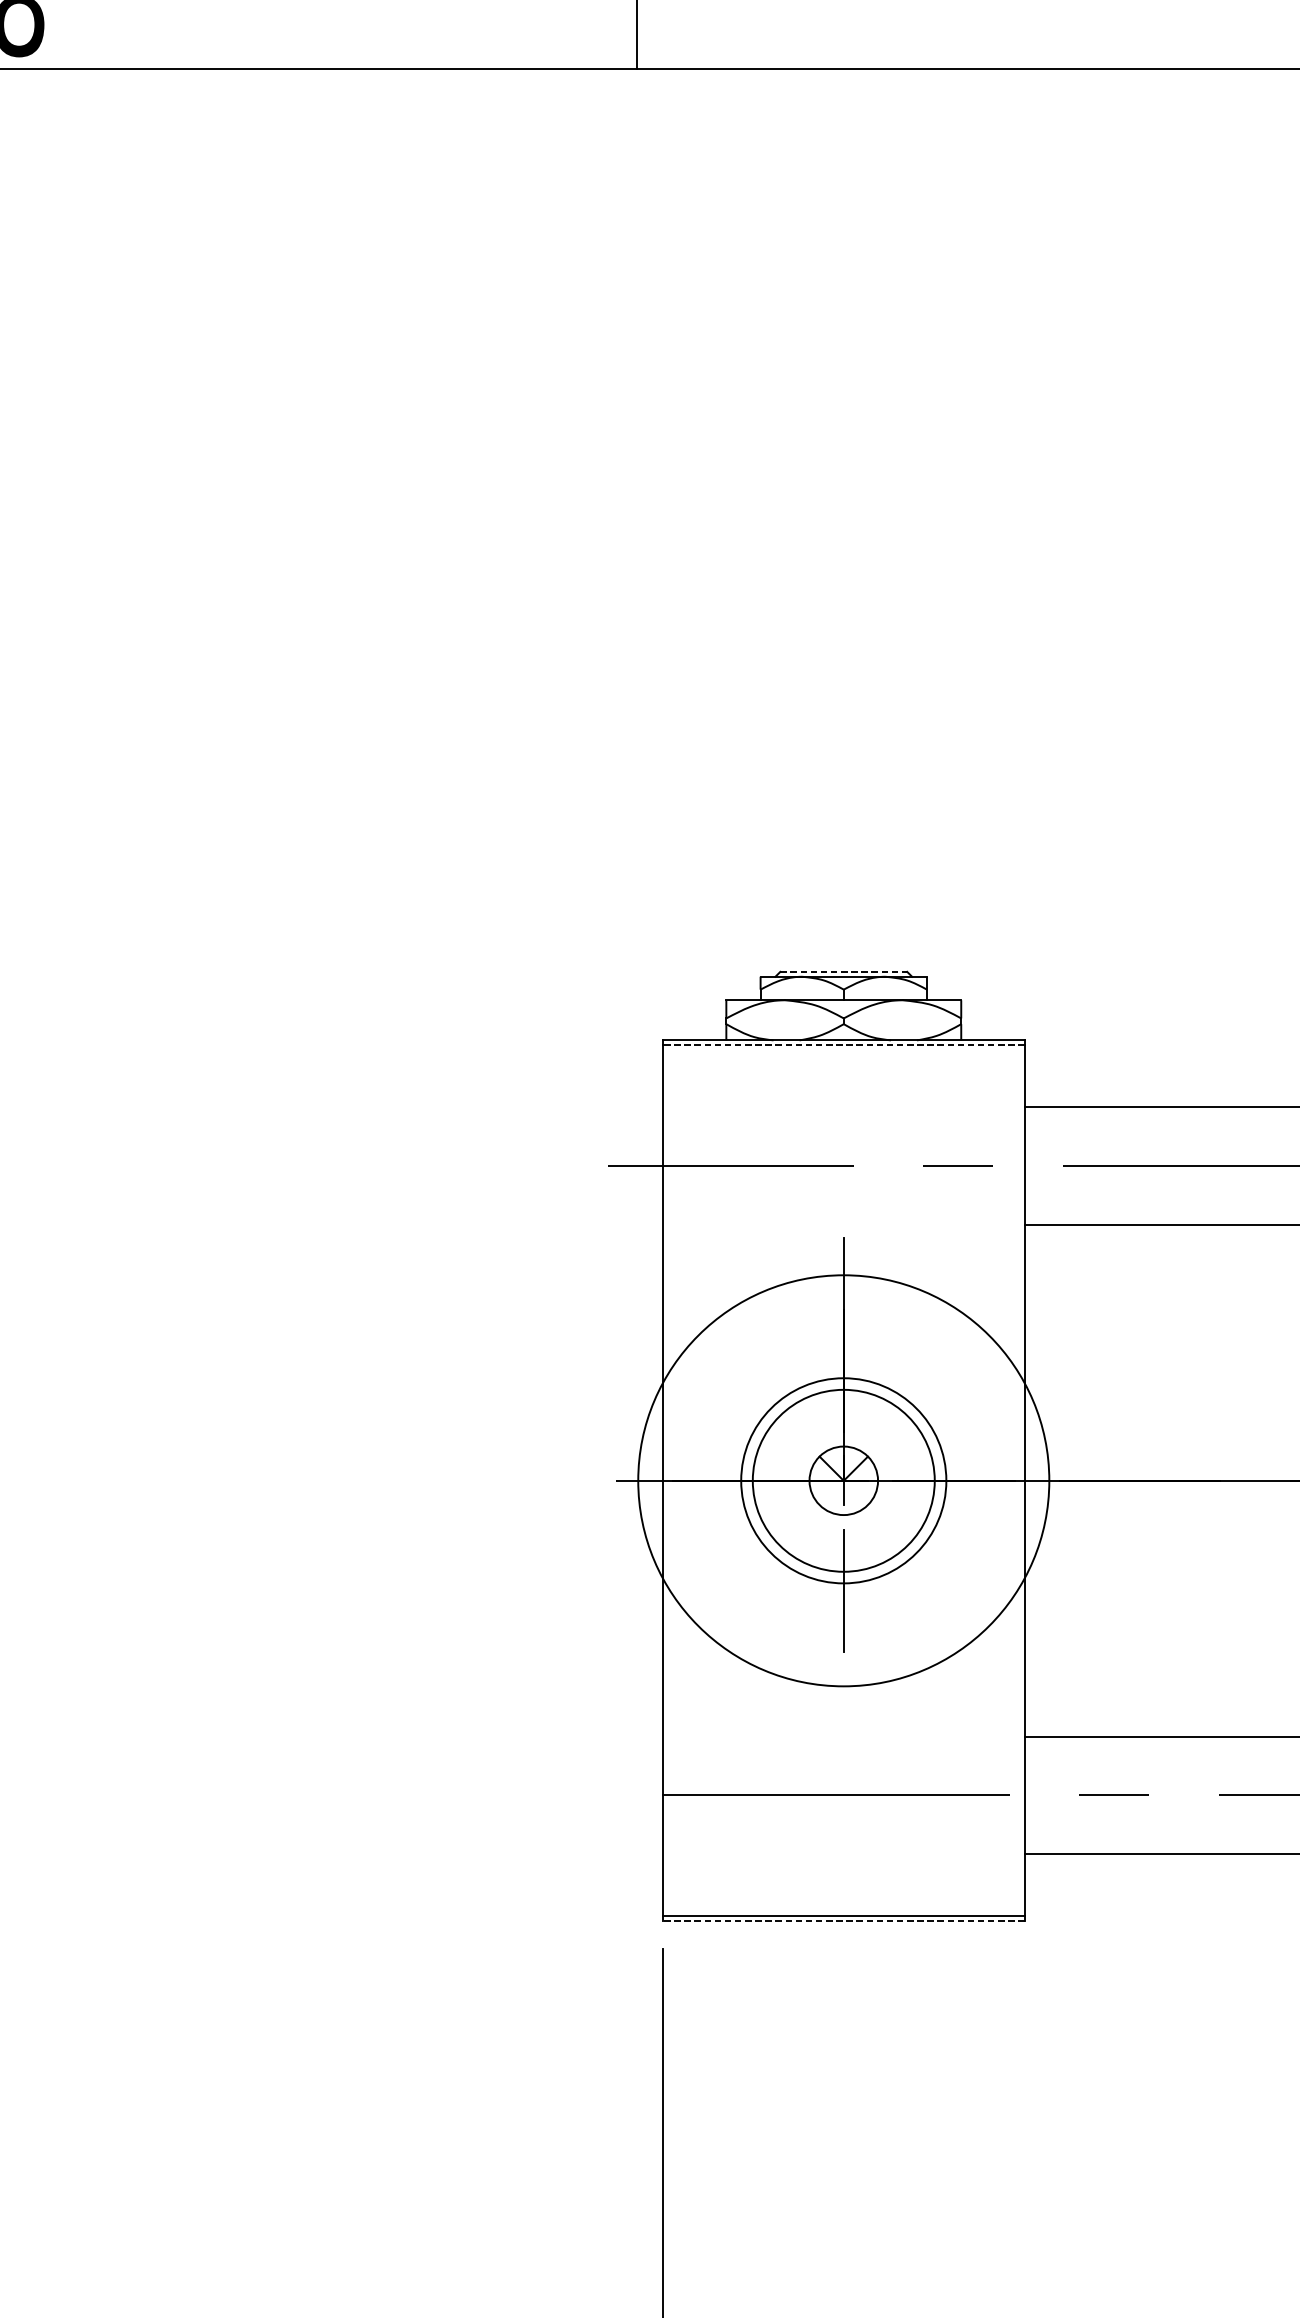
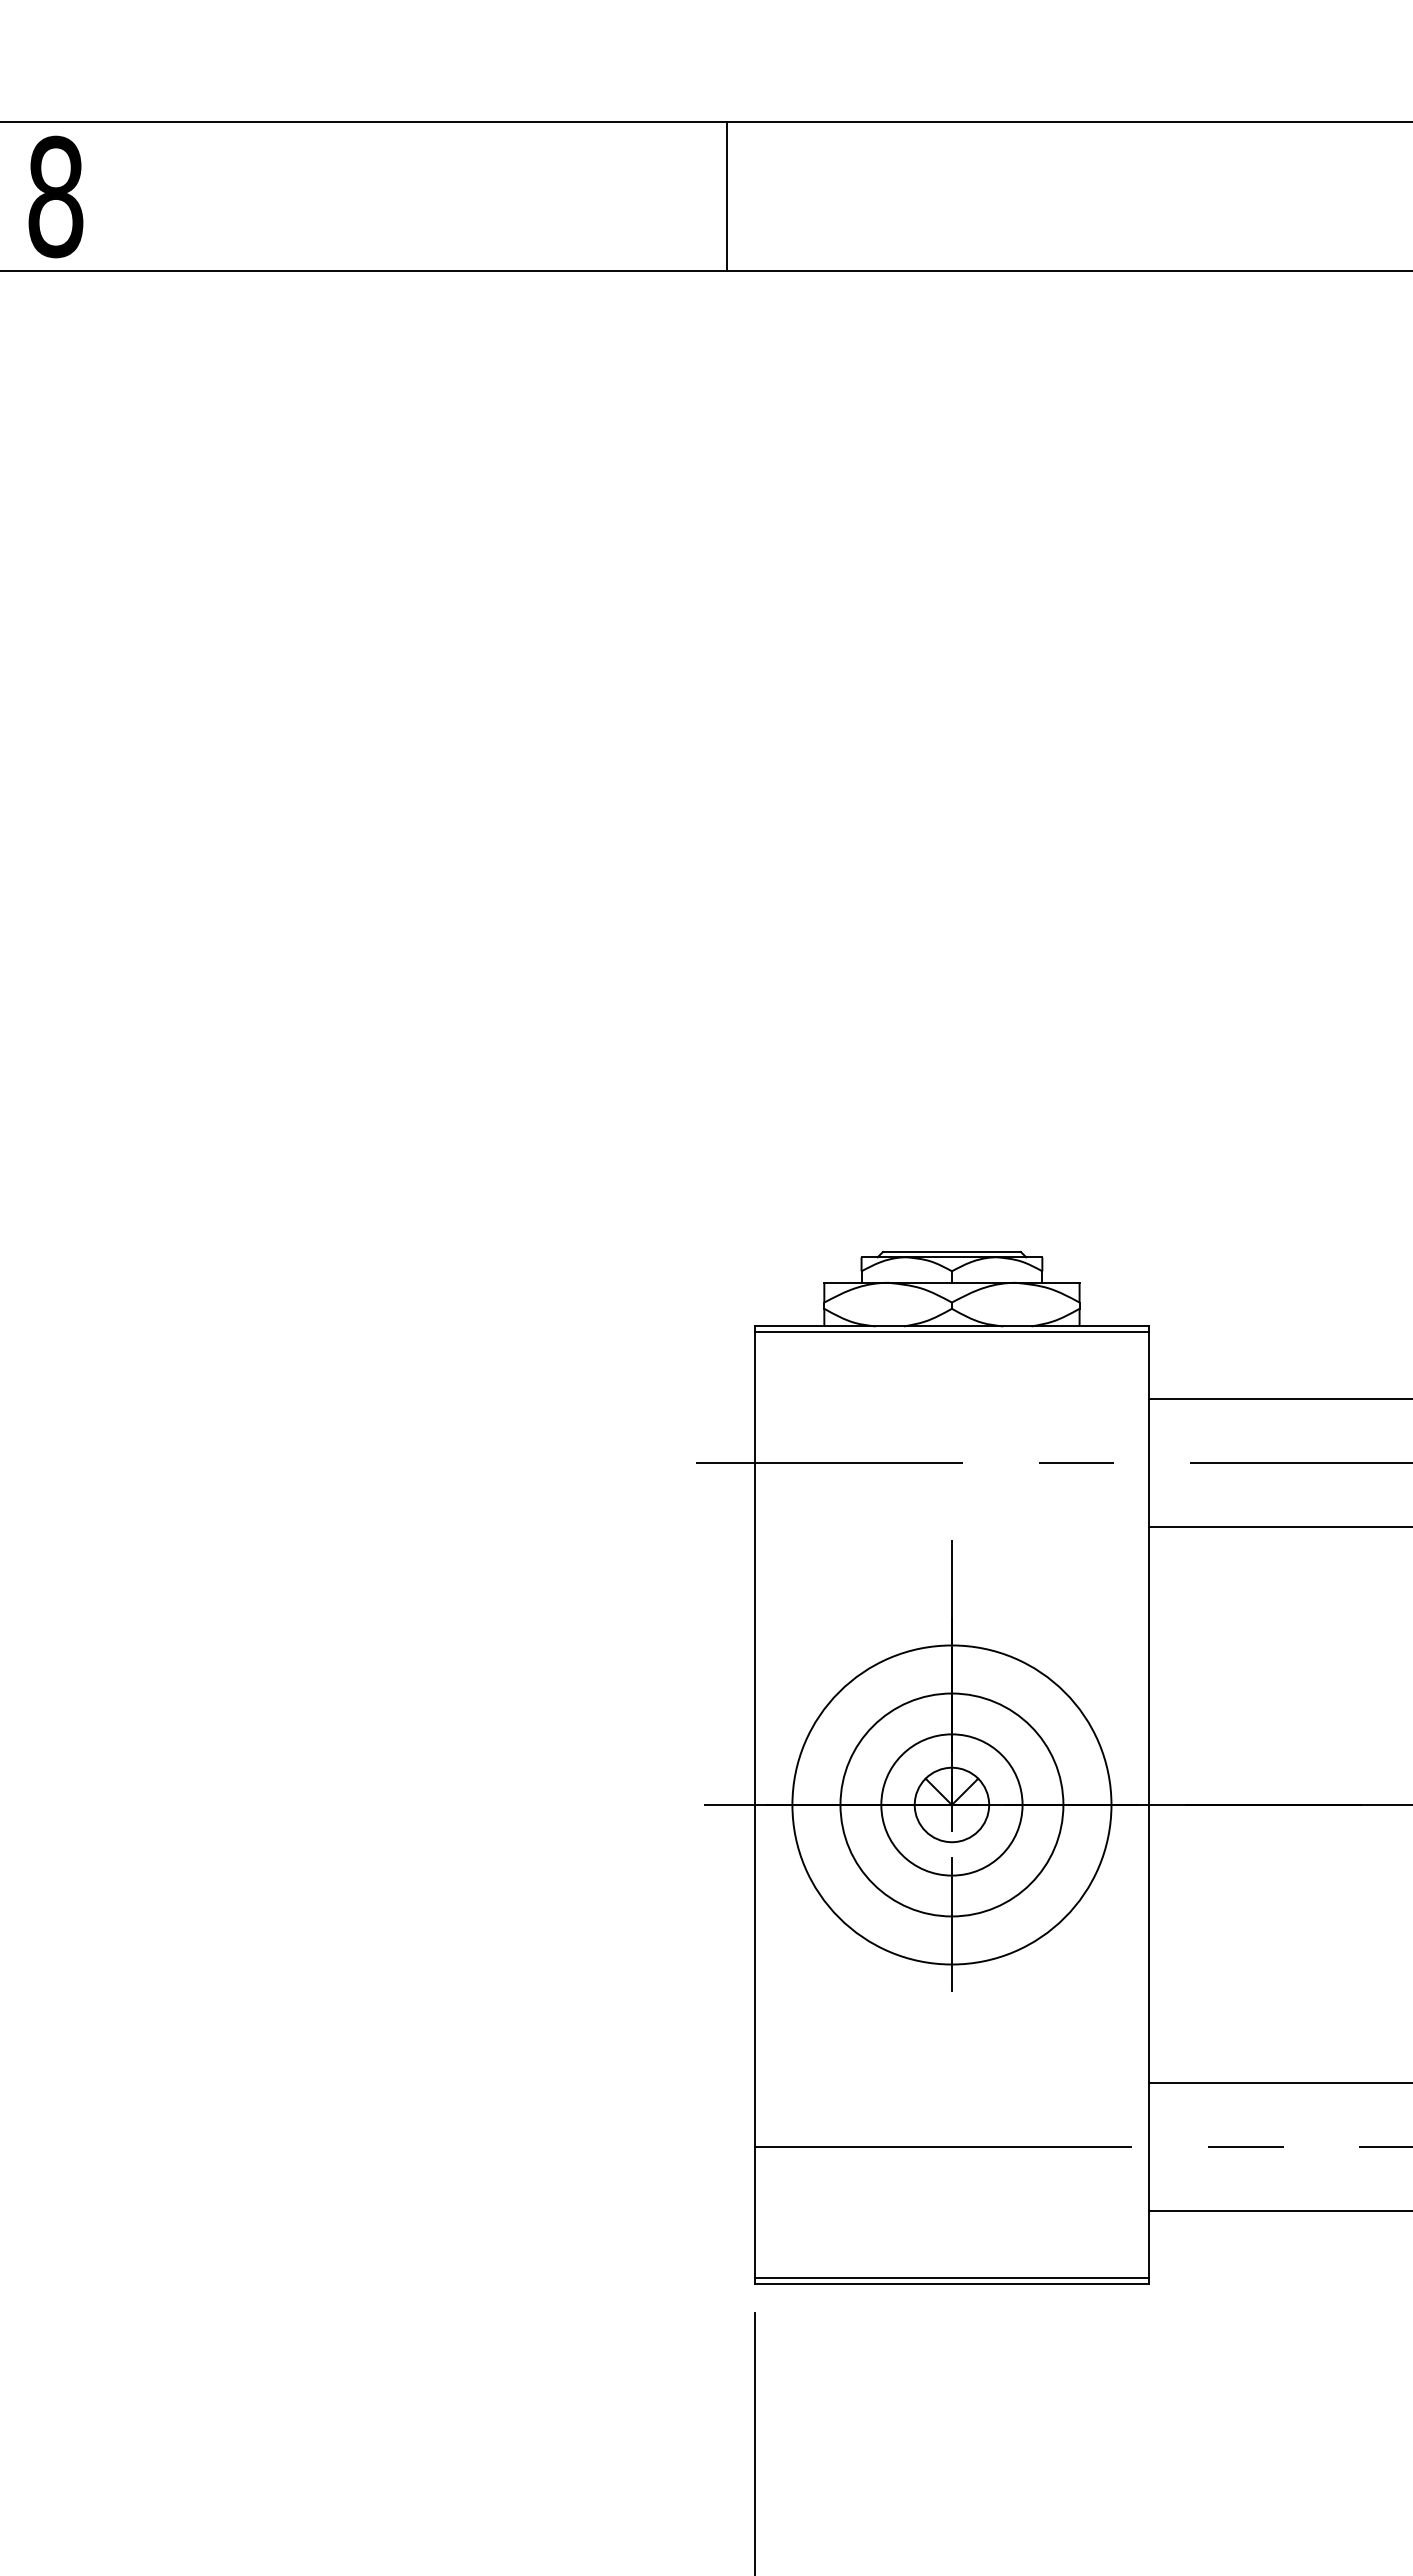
line: (843, 971) -> (951, 1251), dashed -> solid
line: (843, 1045) -> (951, 1331), dashed -> solid
circle: (843, 1480) -> (951, 1804), size x0.71
circle: (843, 1480) -> (951, 1804), size x0.71
line: (843, 1921) -> (951, 2283), dashed -> solid

